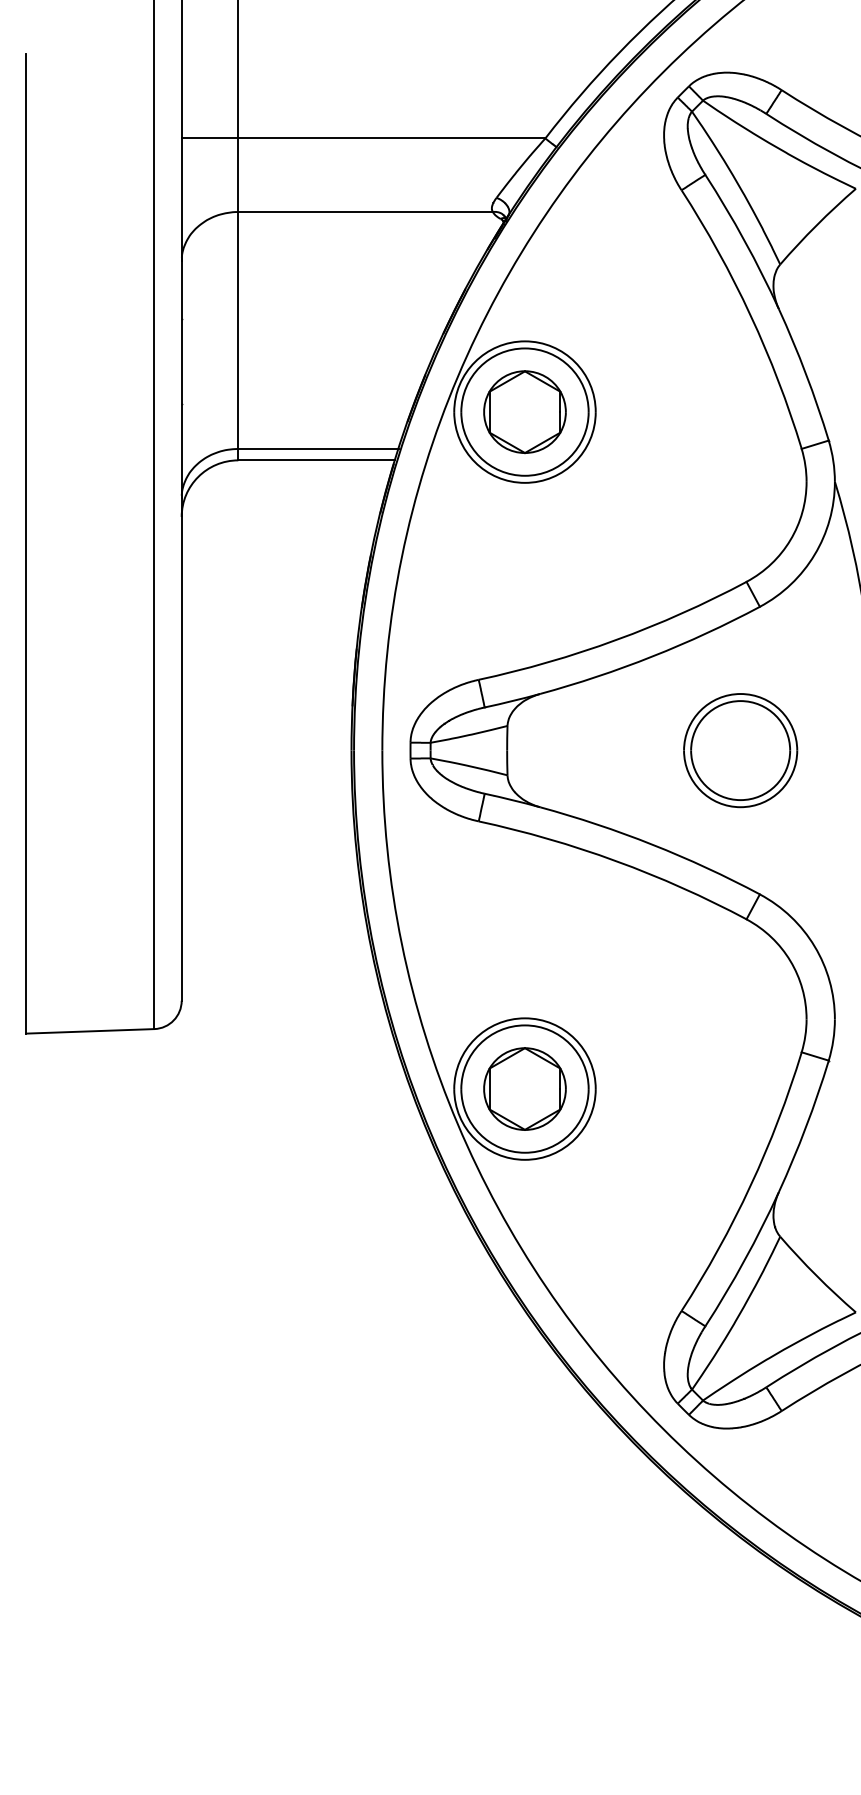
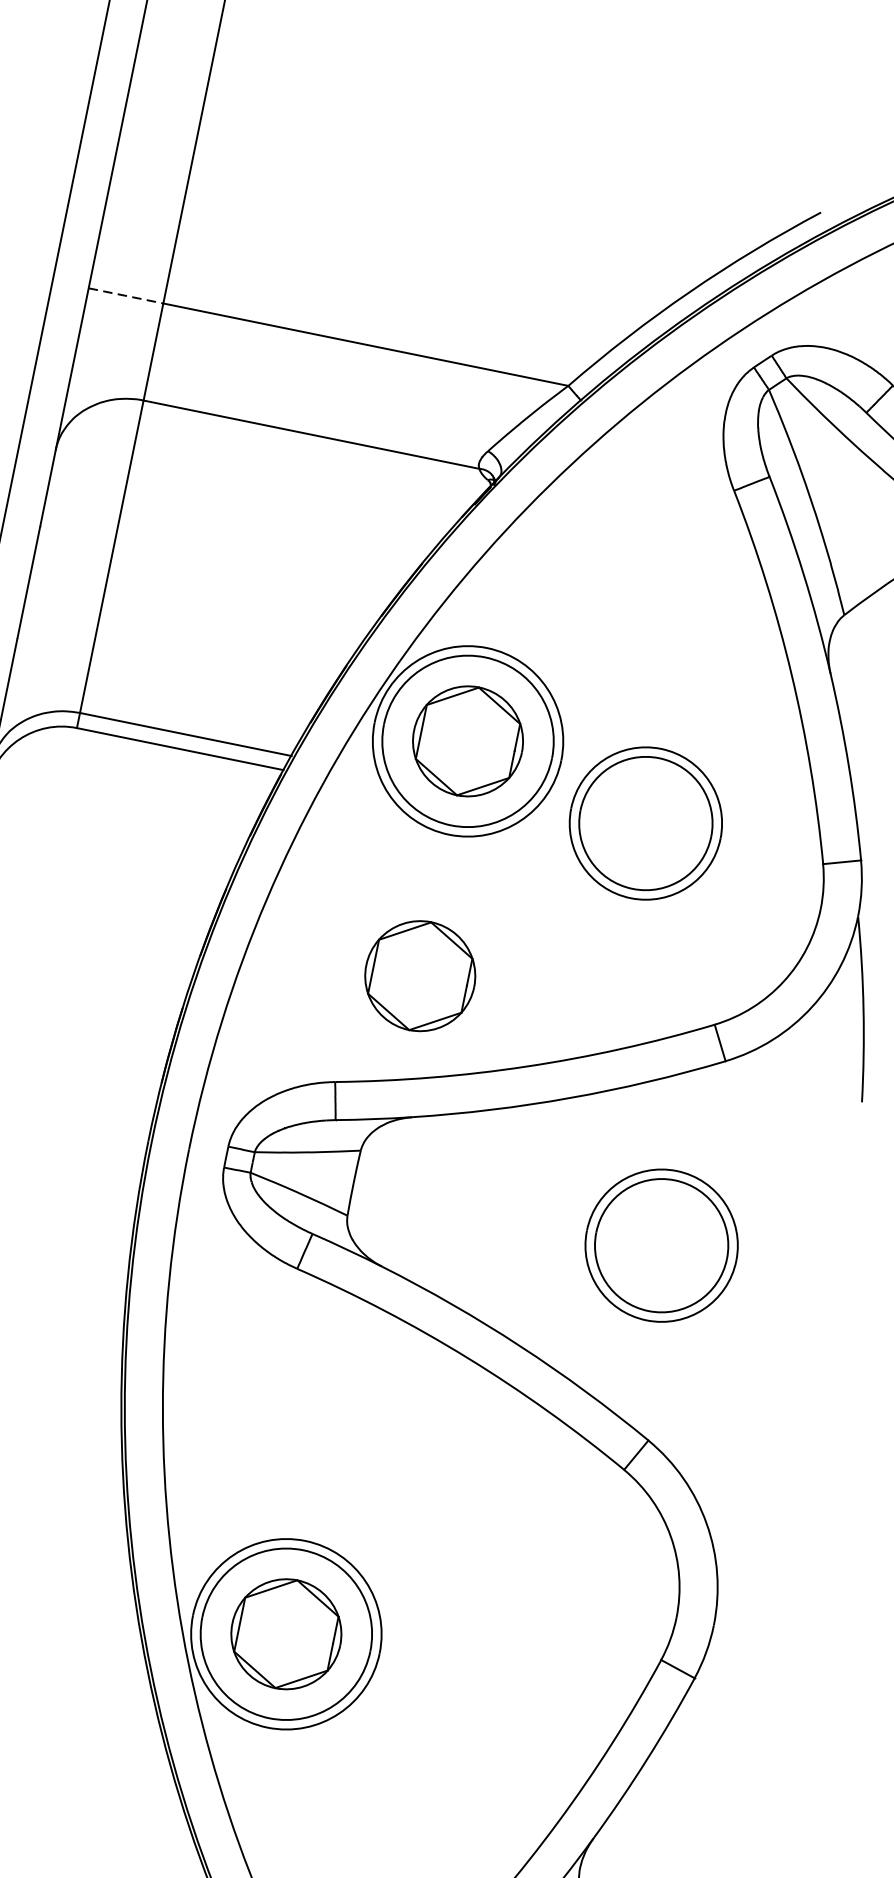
line: (210, 138) -> (126, 296), solid -> dashed
part: (666, 445) -> (645, 823), added
part: (524, 590) -> (419, 976), added

